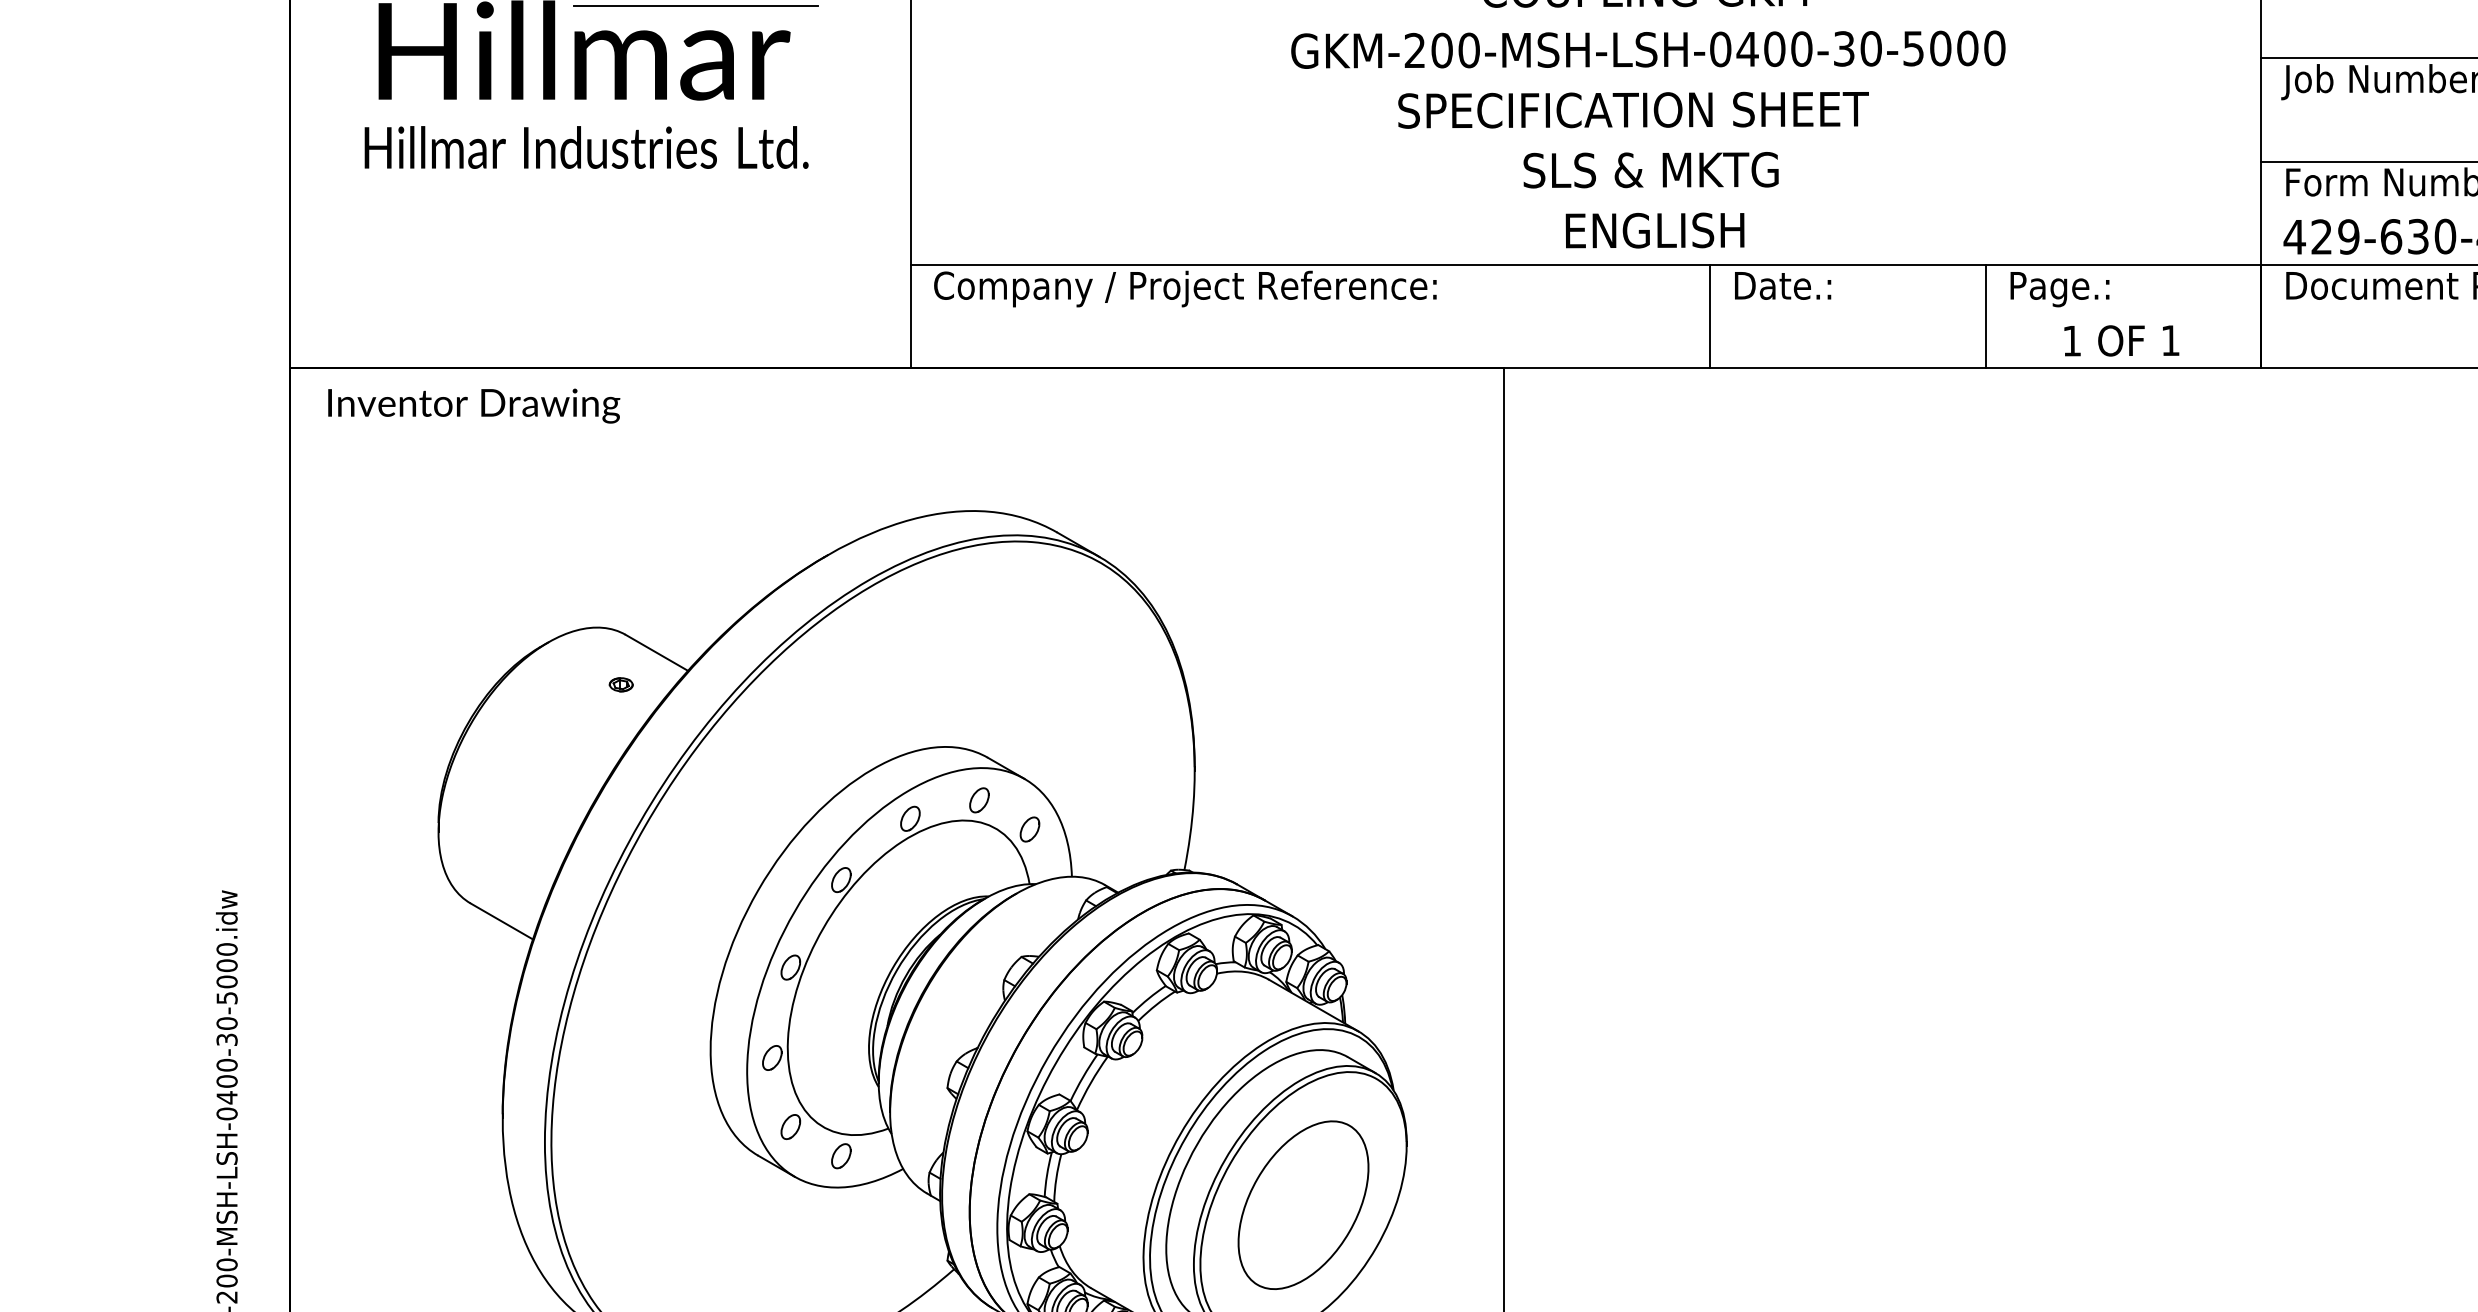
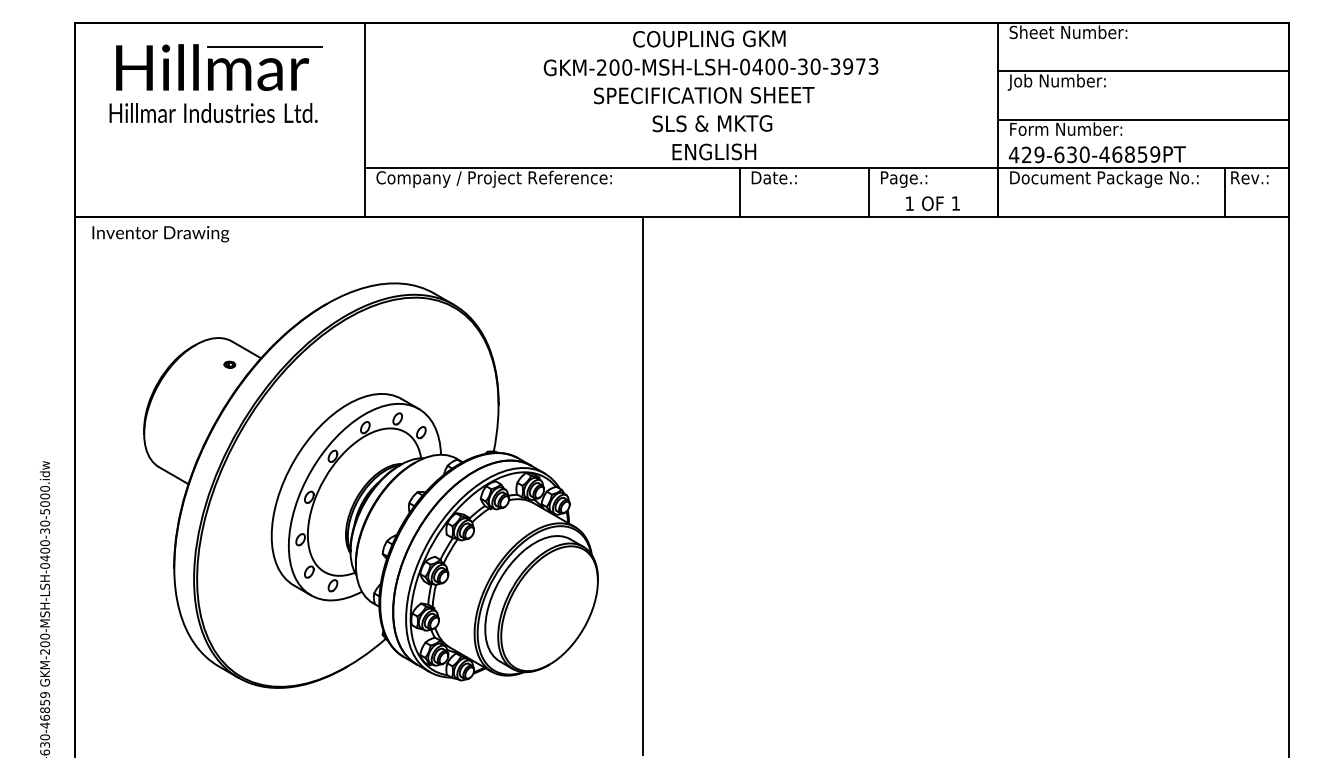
text: (1954, 48) -> (854, 66), GKM-200-MSH-LSH-0400-30-5000 -> GKM-200-MSH-LSH-0400-30-3973
part: (1303, 1204) -> (549, 608), removed

